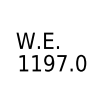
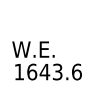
text: (58, 62) -> (54, 71), 1197.0 -> 1643.6

